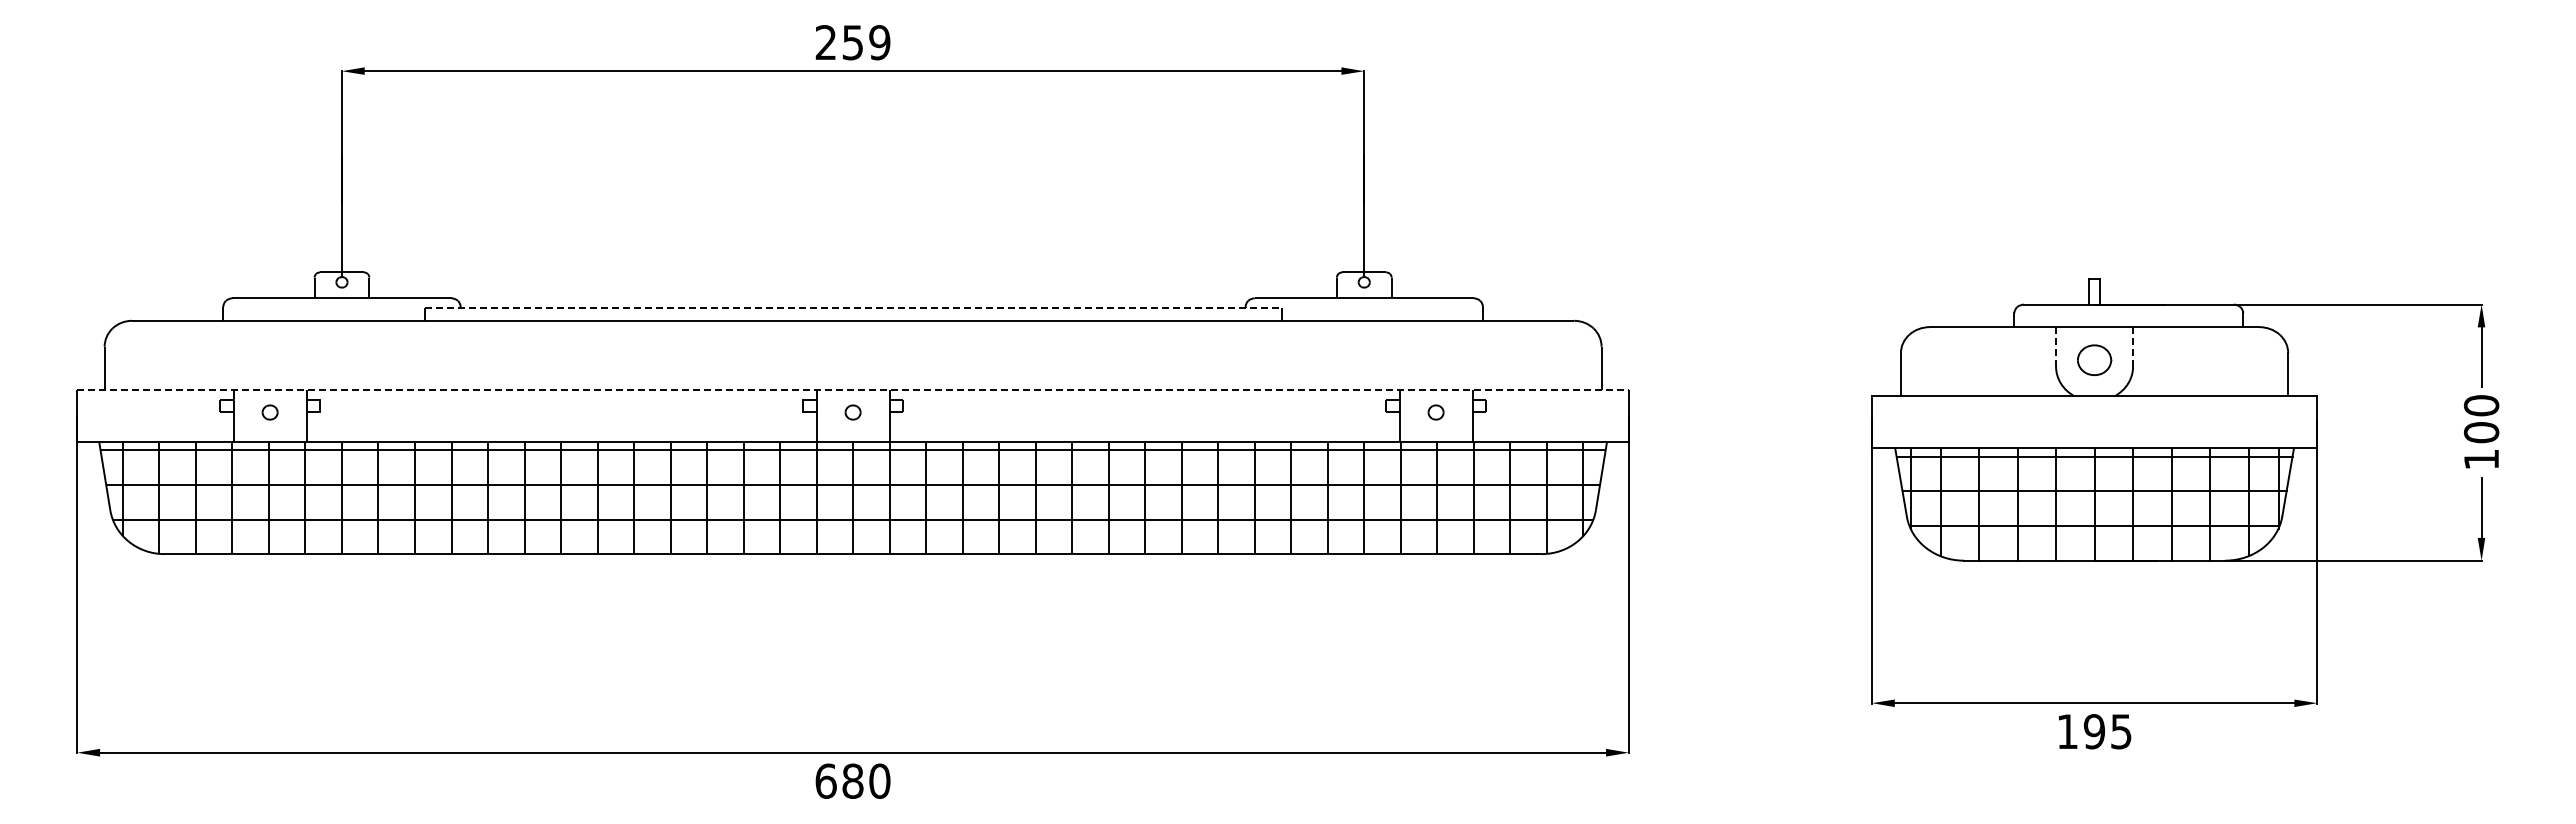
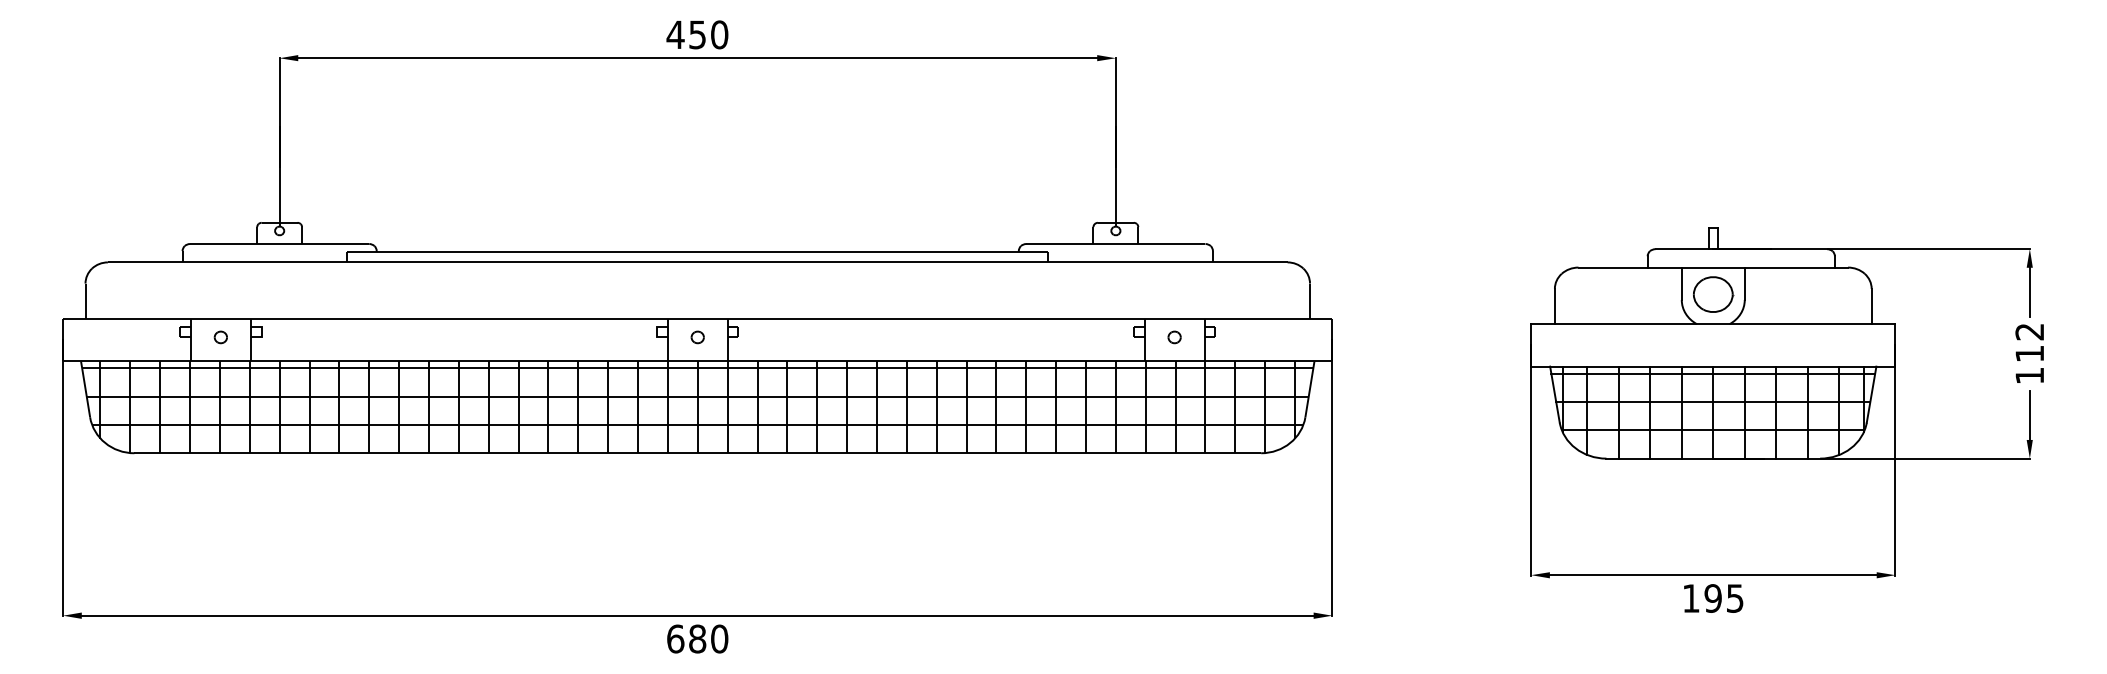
text: (852, 42) -> (697, 34), 259 -> 450
line: (853, 308) -> (698, 252), dashed -> solid
line: (2056, 346) -> (1682, 283), dashed -> solid
line: (2133, 346) -> (1745, 283), dashed -> solid
part: (2094, 360) -> (1713, 294), size x1.43
line: (853, 389) -> (698, 318), dashed -> solid
text: (2481, 419) -> (2029, 343), 100 -> 112

